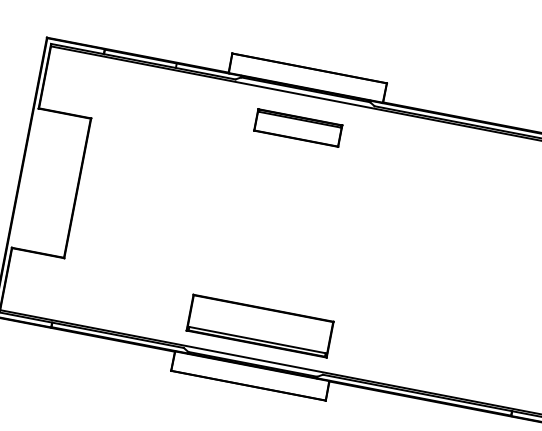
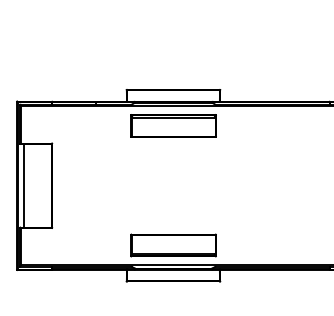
part: (298, 127) -> (173, 125), size x1.67
line: (32, 179) -> (24, 185), added

